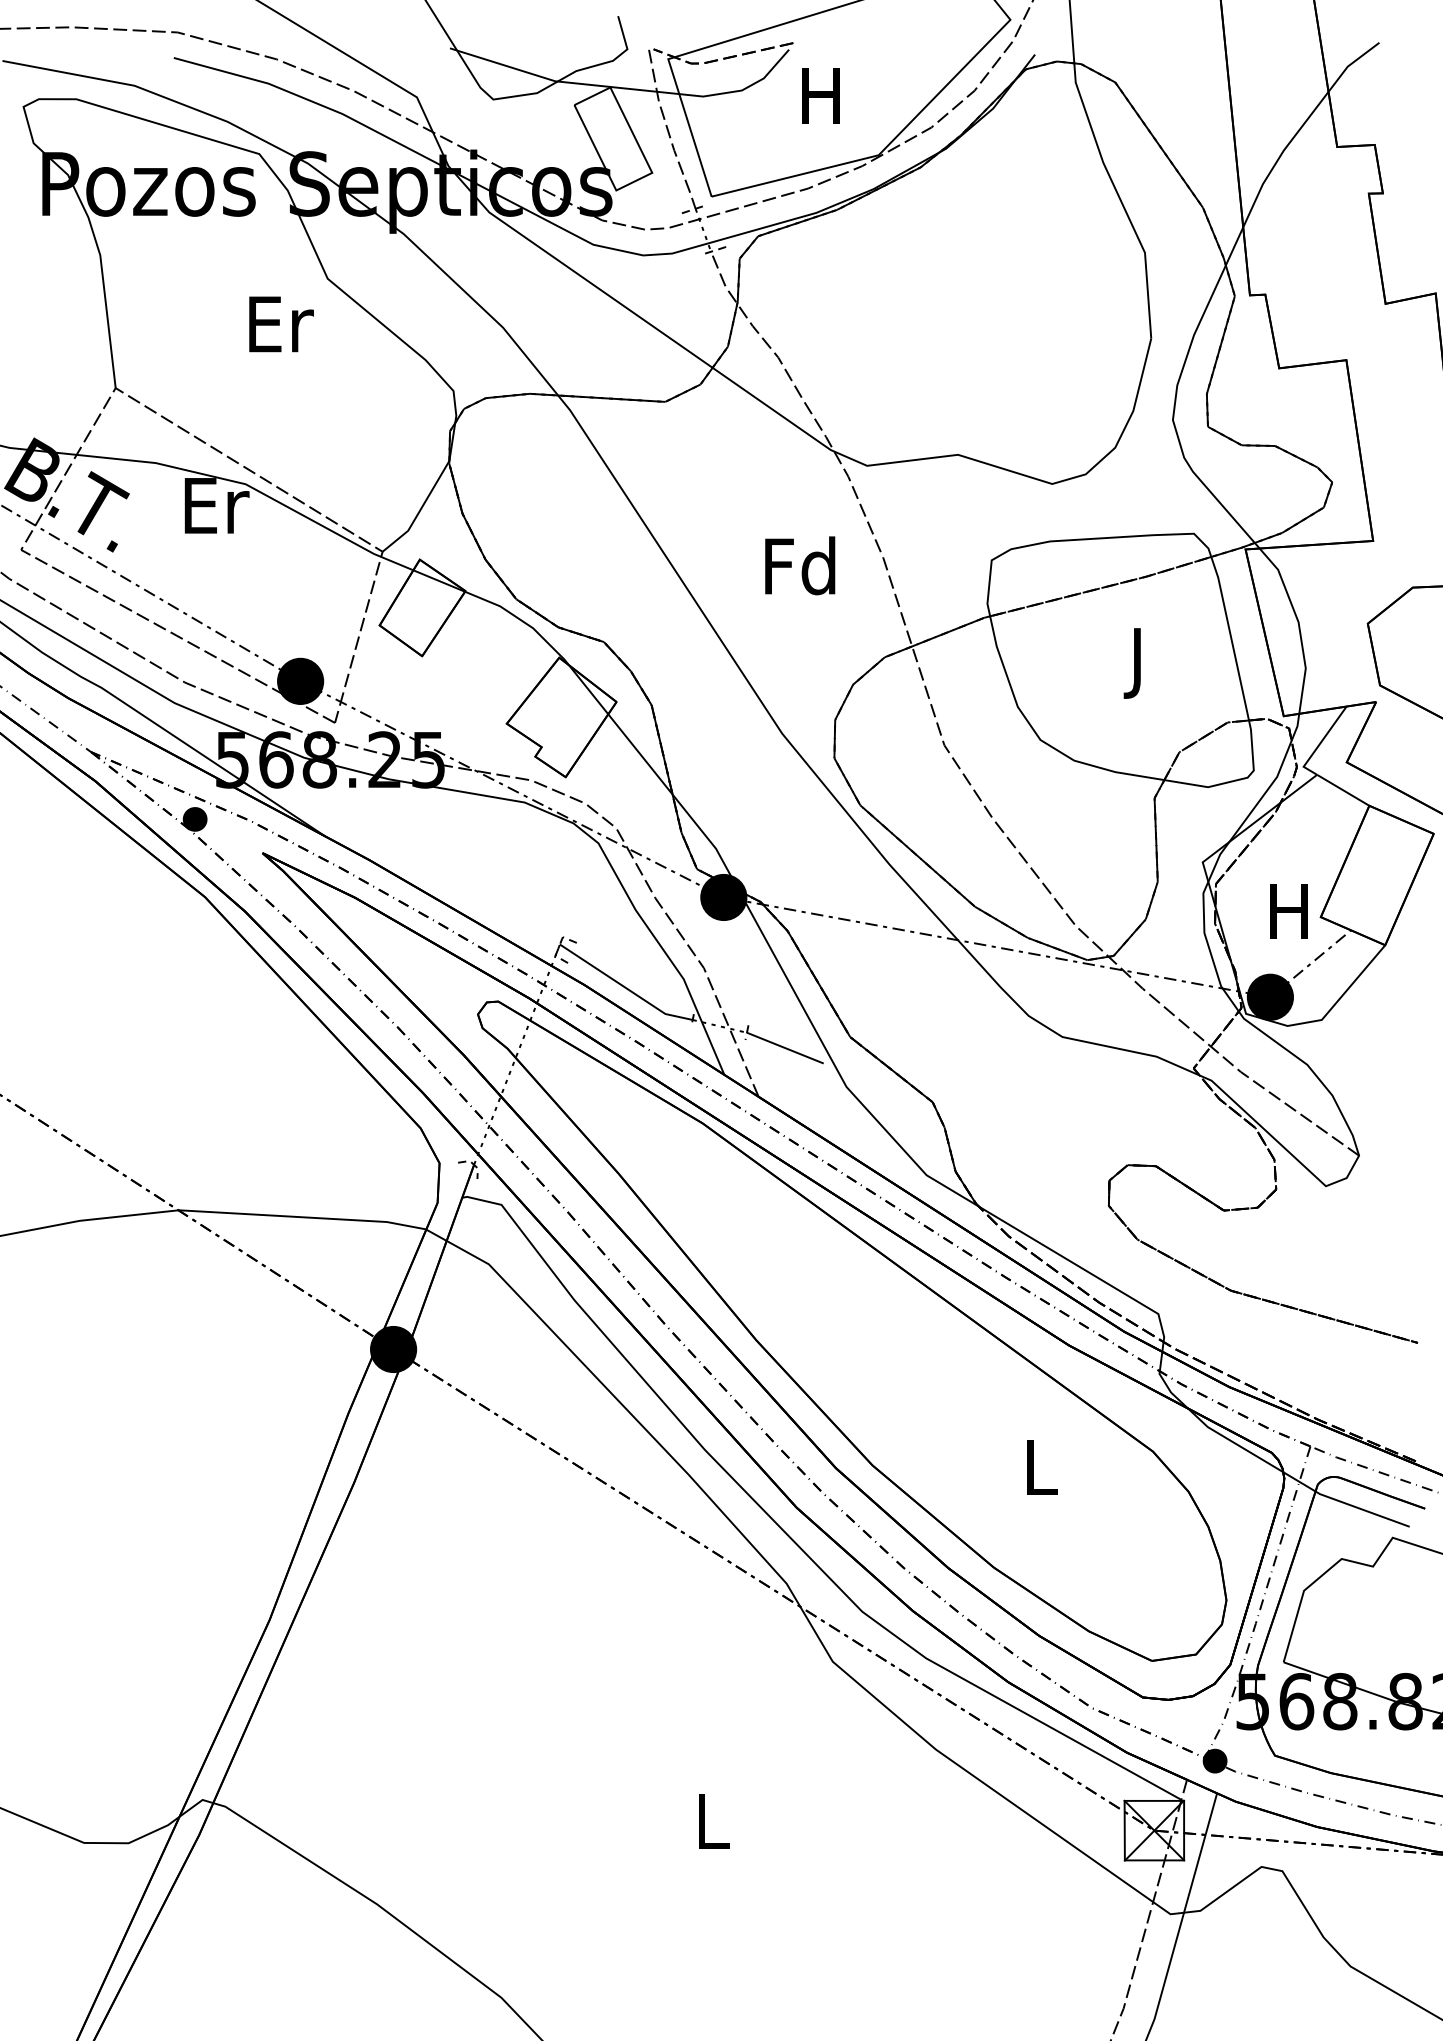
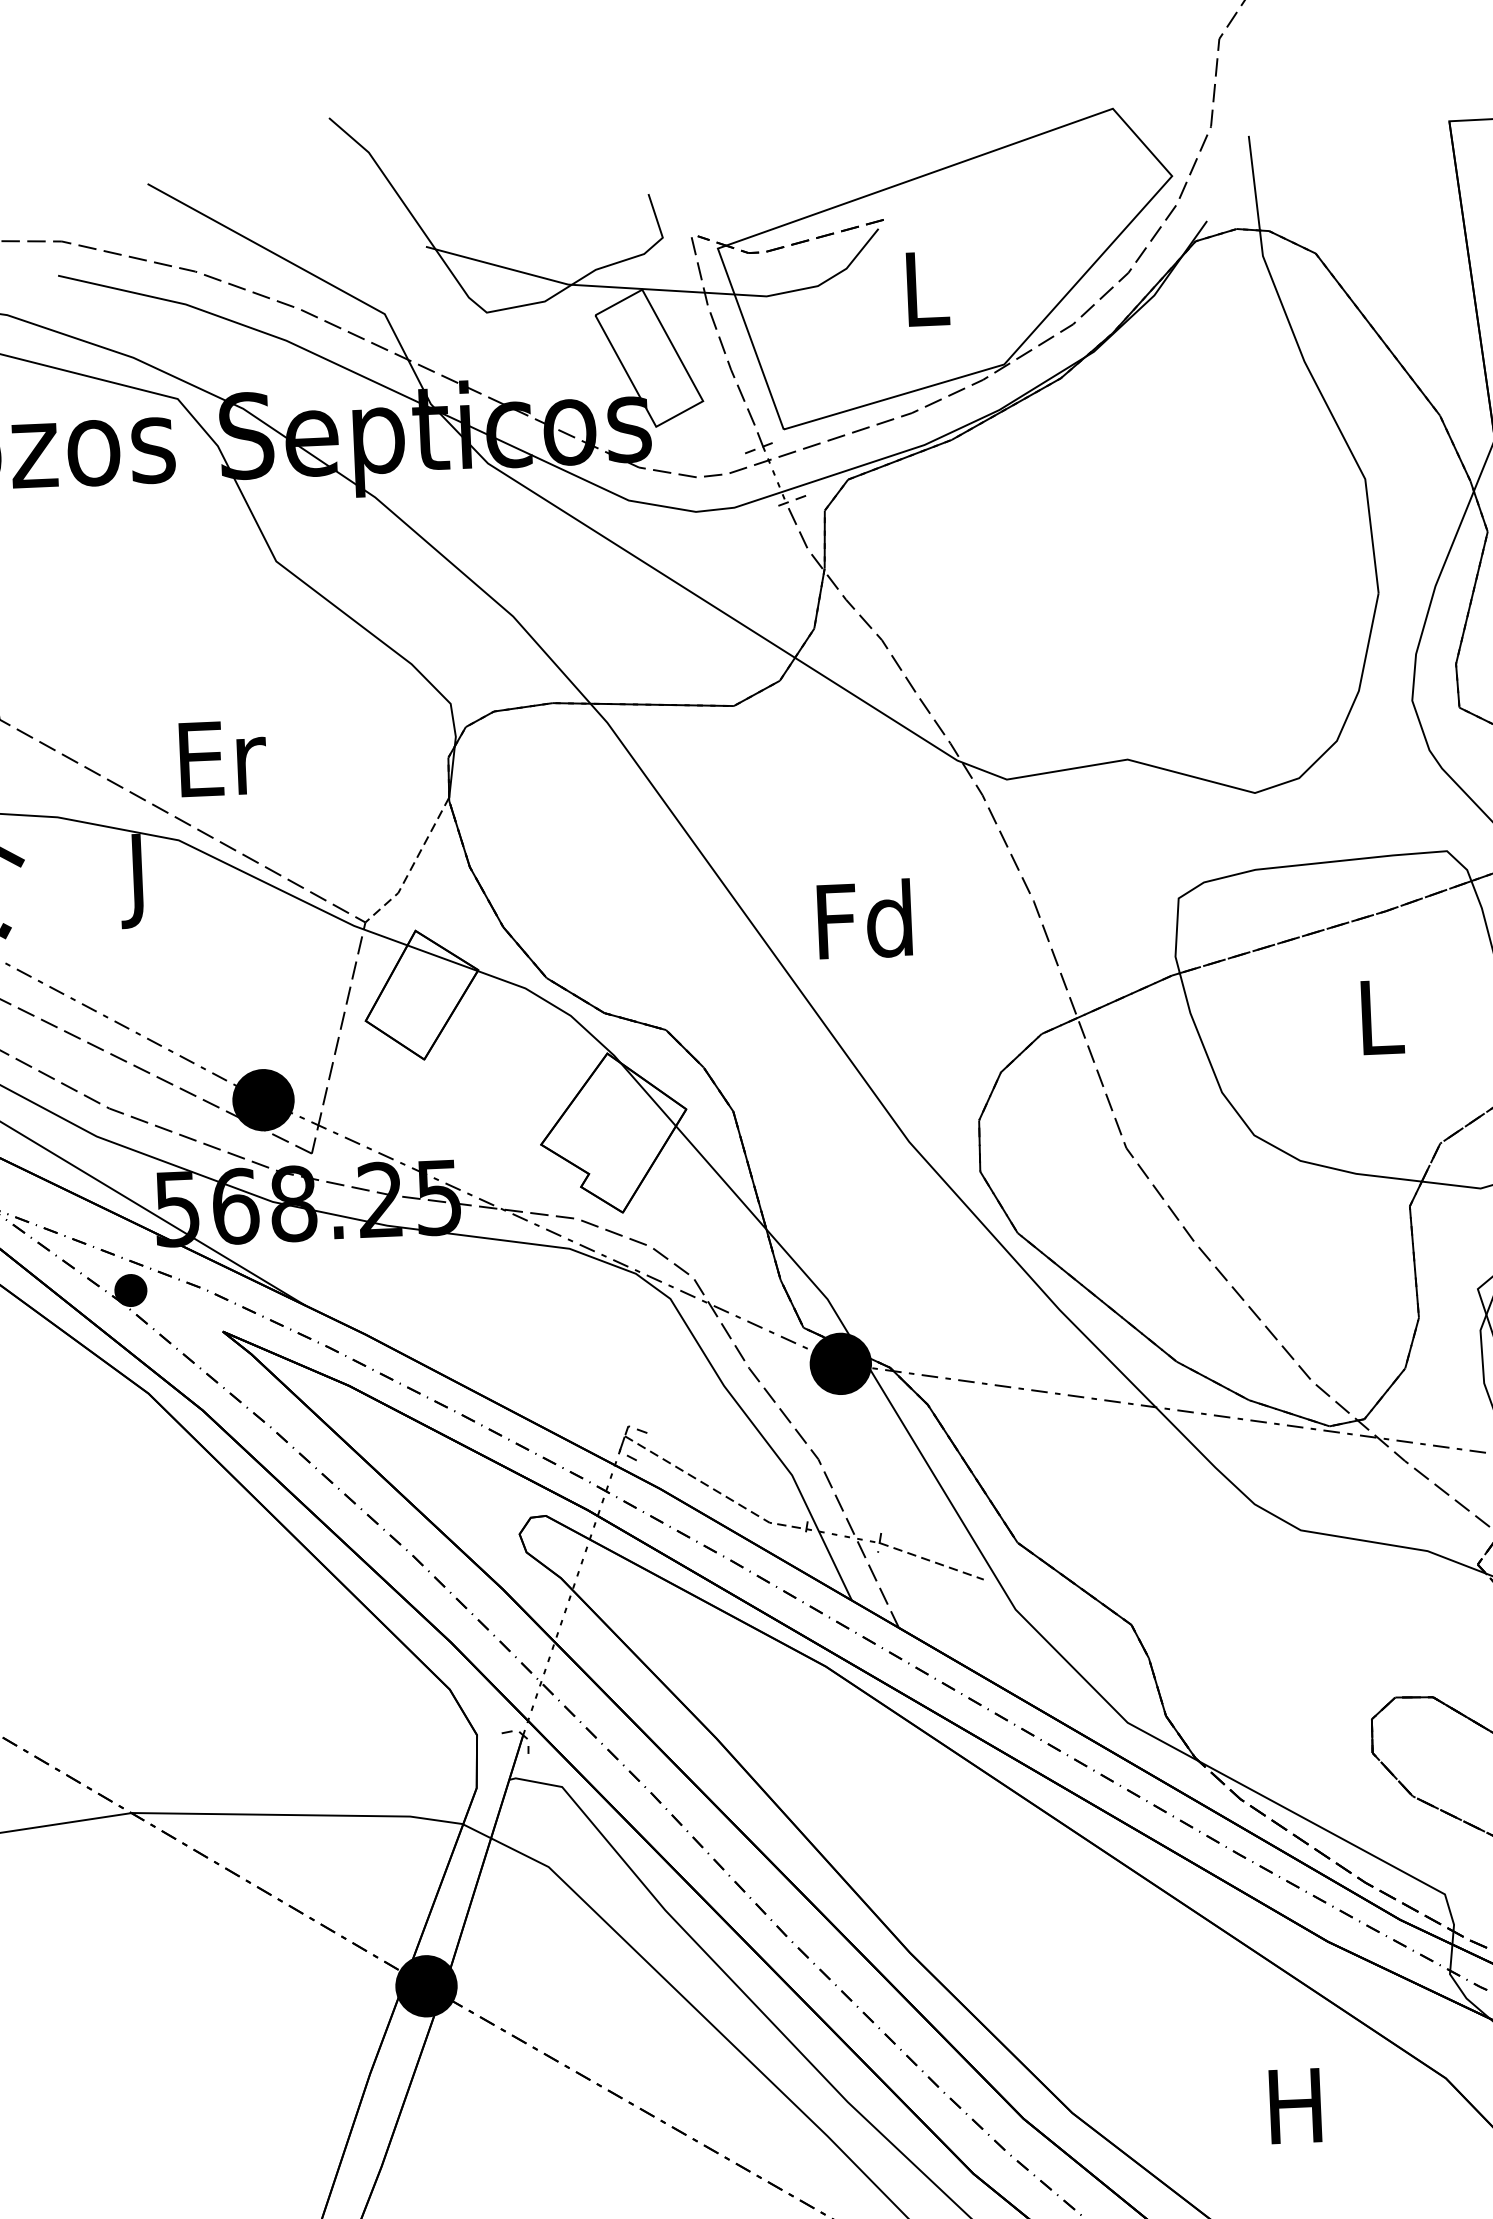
text: (820, 95) -> (923, 288), H -> L
text: (281, 324) -> (223, 758), moved
line: (419, 511) -> (412, 866), solid -> dashed
text: (216, 513) -> (141, 881), Er -> J
text: (800, 565) -> (865, 919), moved
text: (1139, 663) -> (1381, 1027), J -> L
line: (624, 987) -> (713, 1489), solid -> dashed
line: (785, 1048) -> (931, 1561), solid -> dashed
text: (1039, 1467) -> (1295, 2106), L -> H

